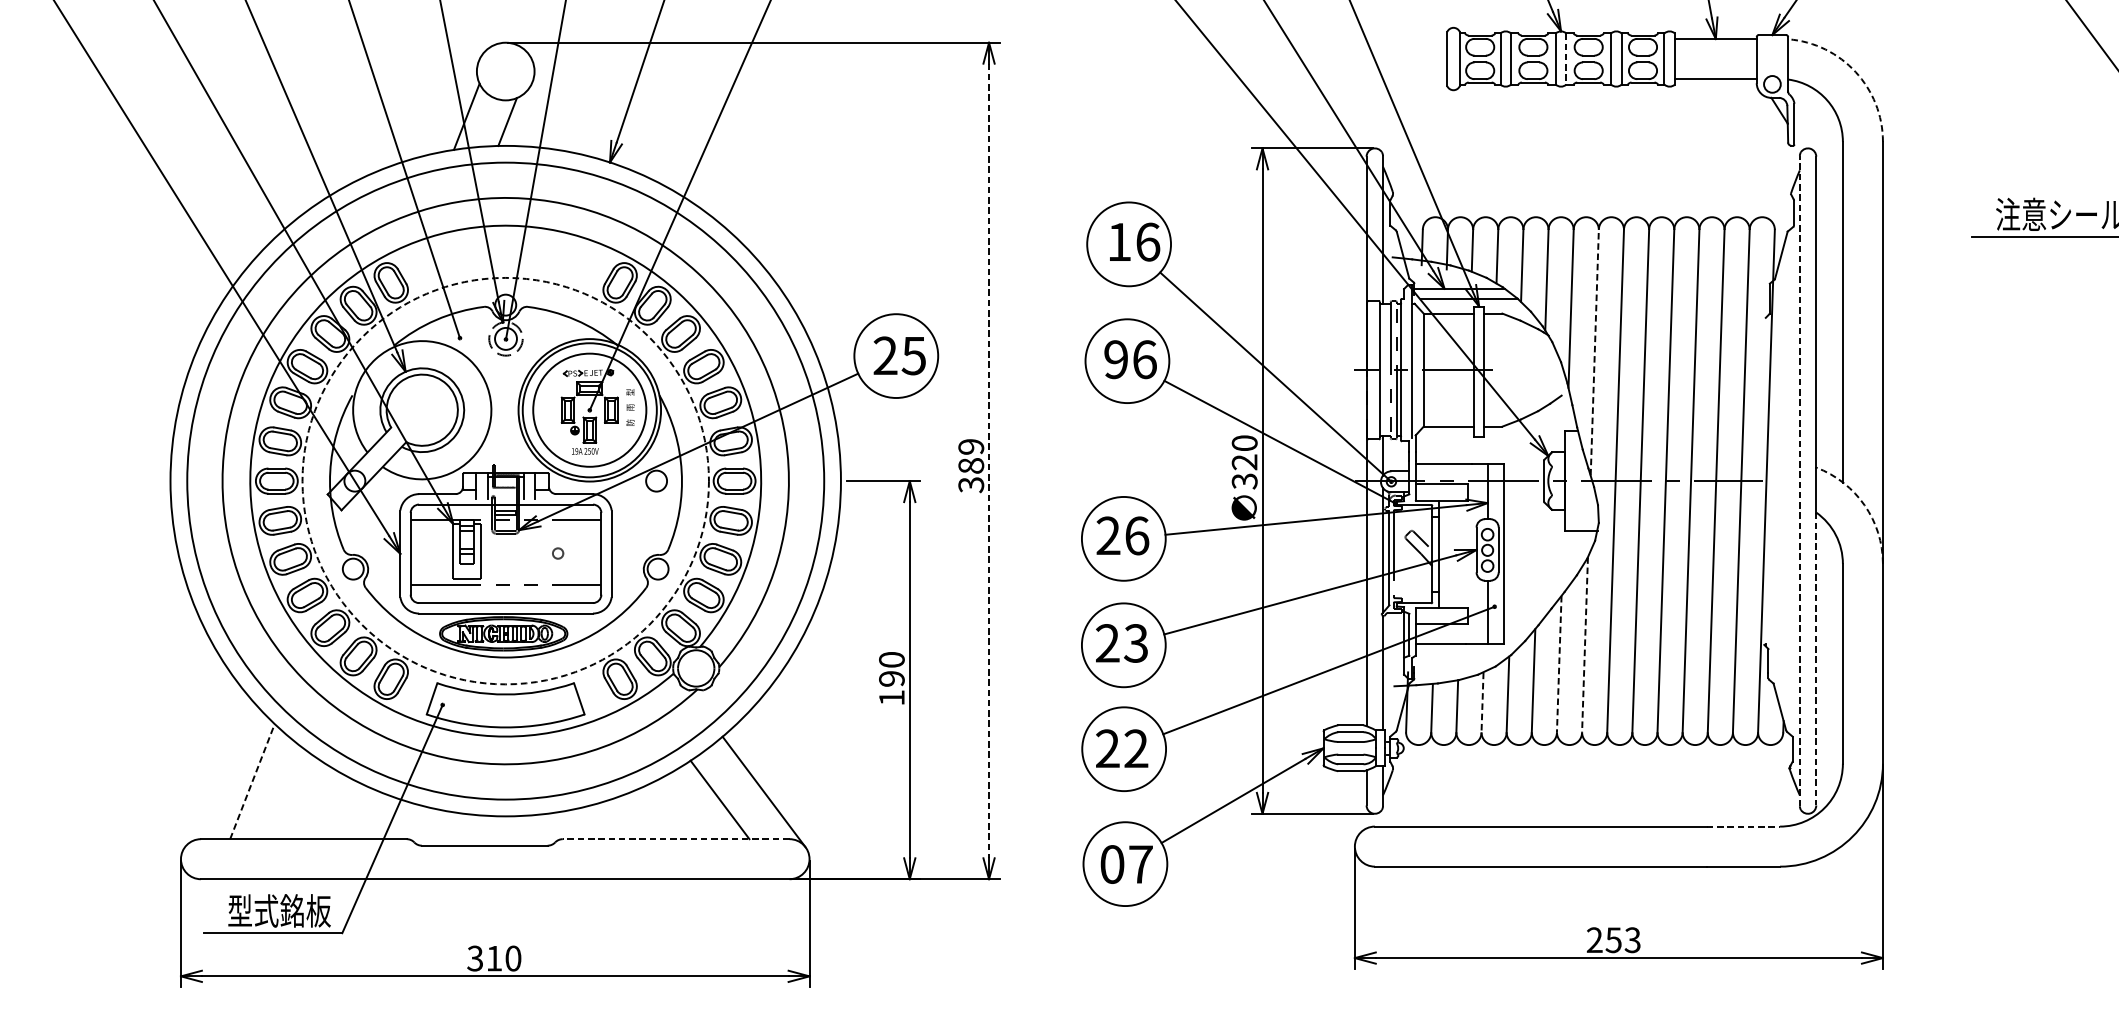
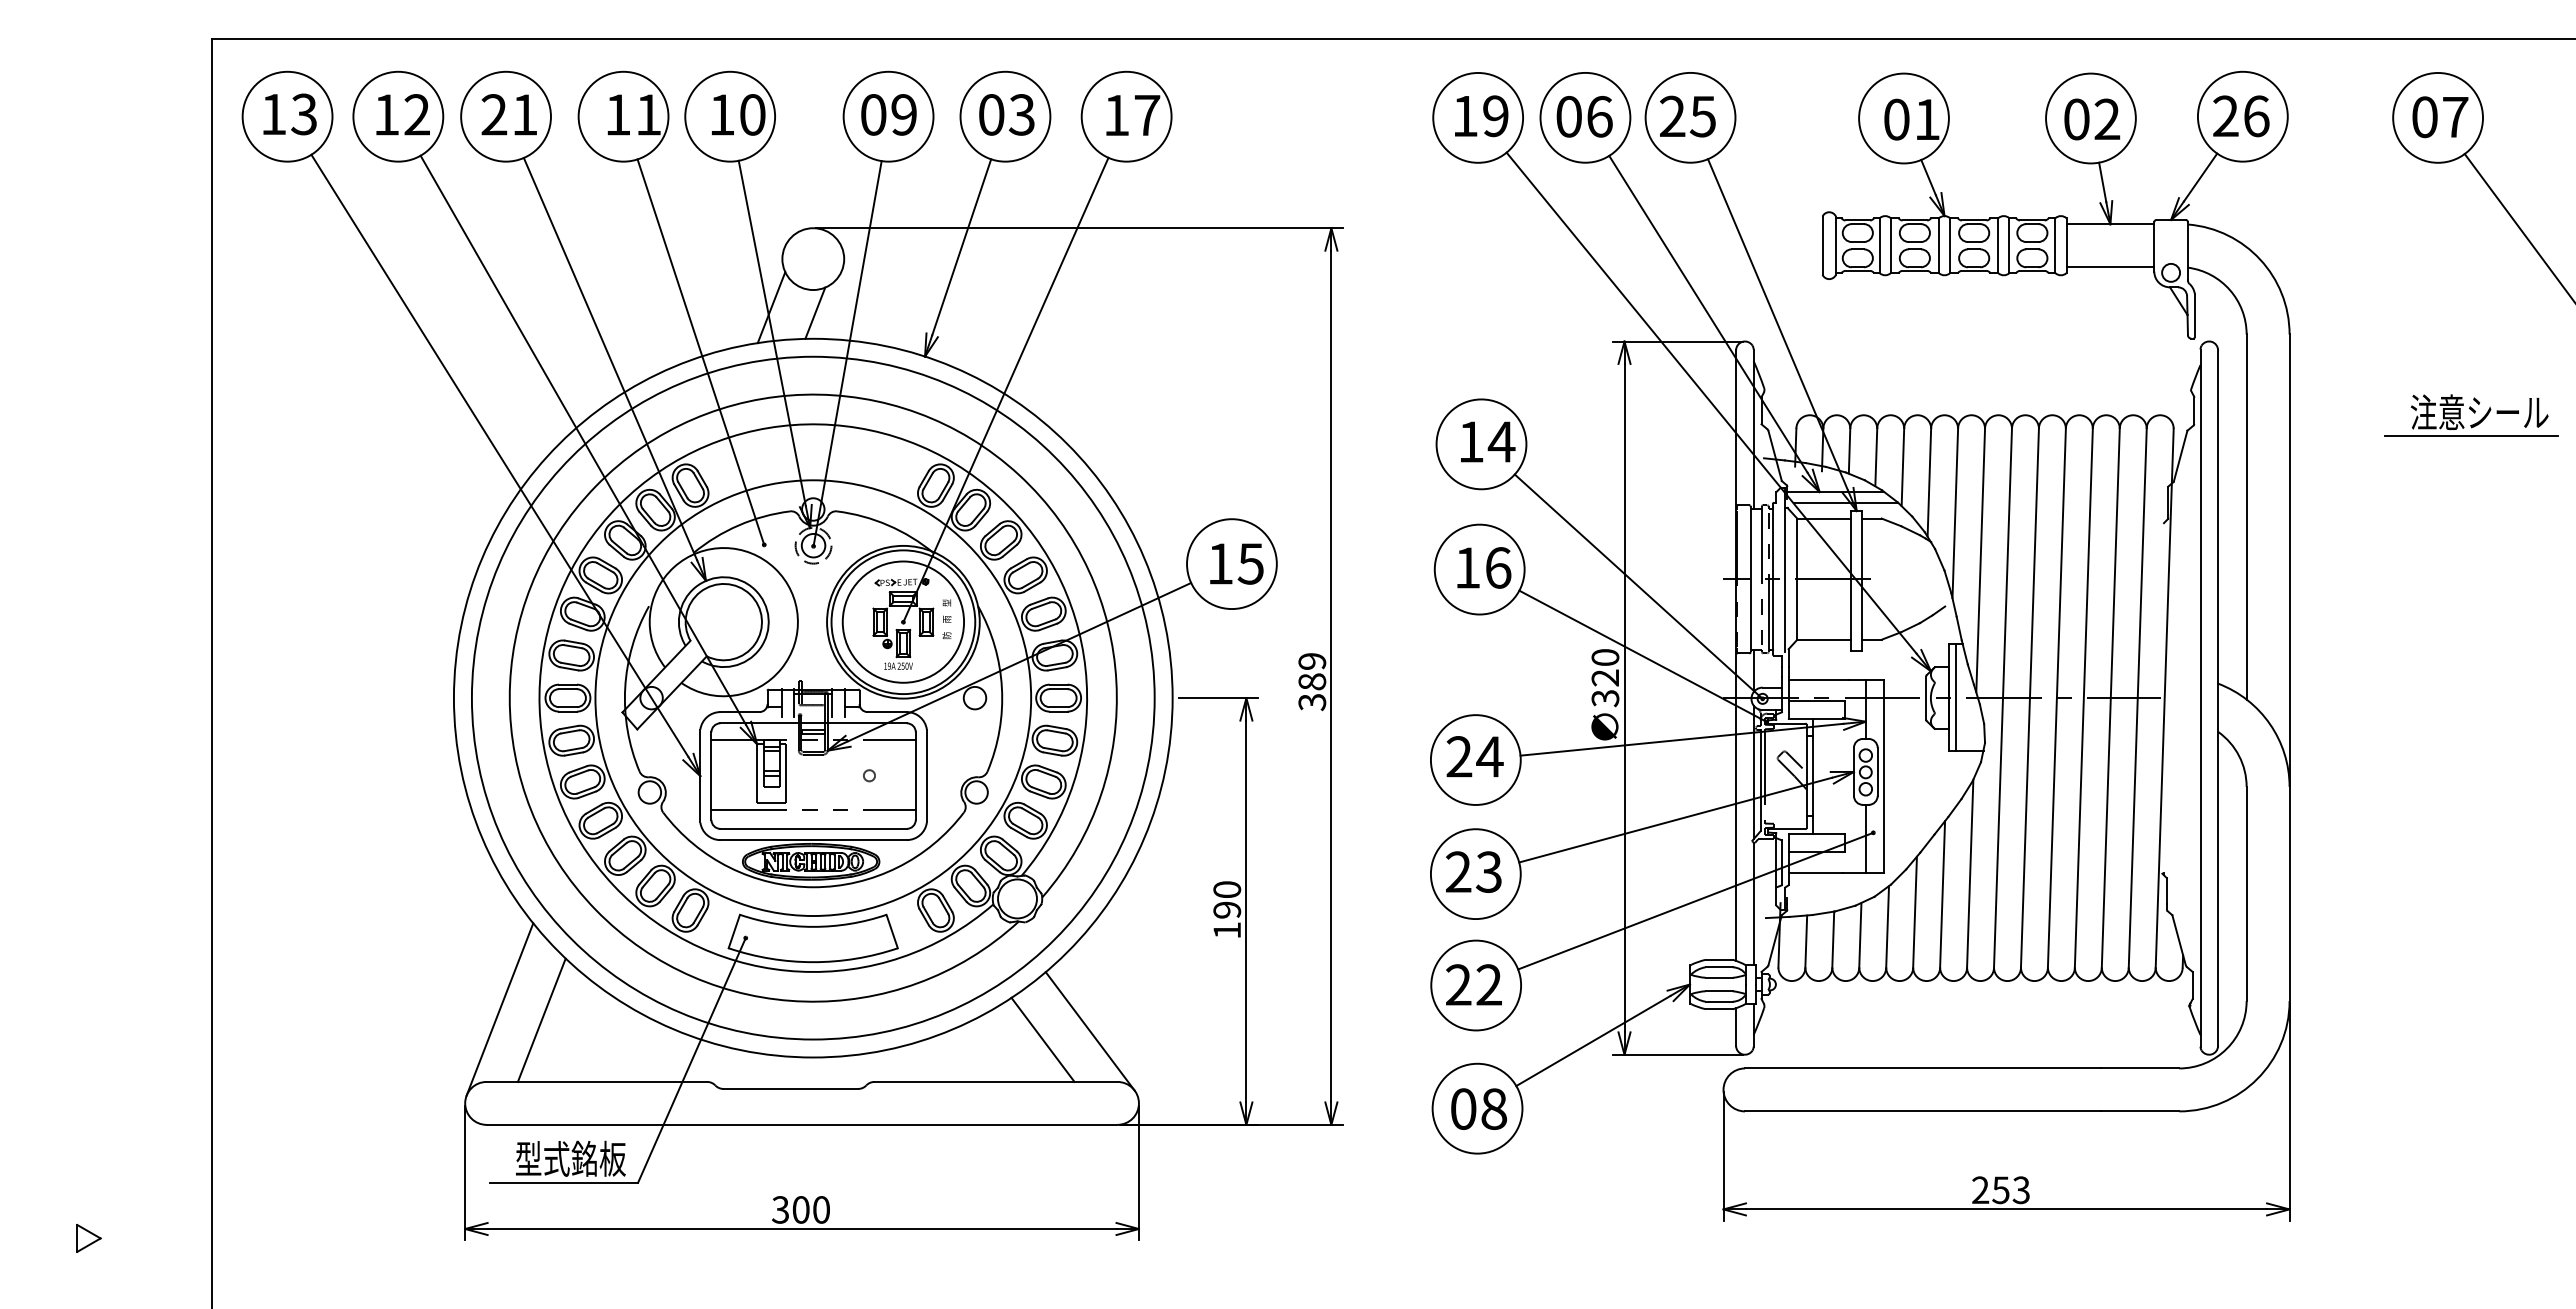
line: (1566, 59) -> (1950, 246), dashed -> solid
arc: (1855, 71) -> (2260, 259), dashed -> solid
text: (1147, 241) -> (1501, 441), 16 -> 14
line: (1594, 352) -> (1980, 560), dashed -> solid
text: (885, 355) -> (1220, 563), 25 -> 15
text: (1116, 359) -> (1467, 567), 96 -> 16
line: (989, 460) -> (1331, 676), dashed -> solid
line: (1572, 480) -> (1956, 697), added
circle: (505, 481) -> (813, 698), dashed -> solid
line: (1799, 481) -> (2200, 698), dashed -> solid
arc: (1864, 505) -> (2269, 724), dashed -> solid
text: (1136, 535) -> (1489, 756), 26 -> 24
line: (1585, 644) -> (1970, 873), dashed -> solid
line: (1816, 658) -> (2218, 888), dashed -> solid
line: (1559, 664) -> (1942, 894), dashed -> solid
line: (1482, 703) -> (1860, 936), dashed -> solid
line: (212, 771) -> (499, 1009), added
line: (253, 780) -> (542, 1019), dashed -> solid
line: (1743, 826) -> (2140, 1068), dashed -> solid
line: (675, 838) -> (995, 1081), dashed -> solid
text: (1141, 863) -> (1494, 1108), 07 -> 08
text: (493, 958) -> (800, 1209), 310 -> 300

